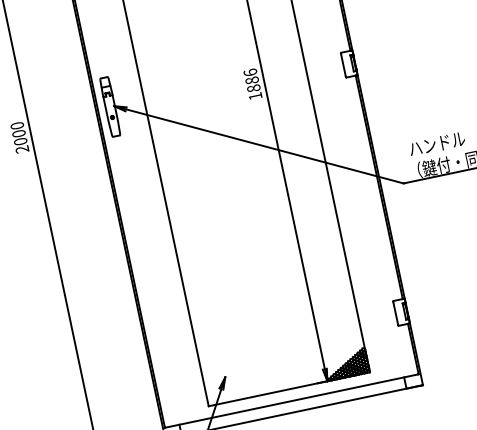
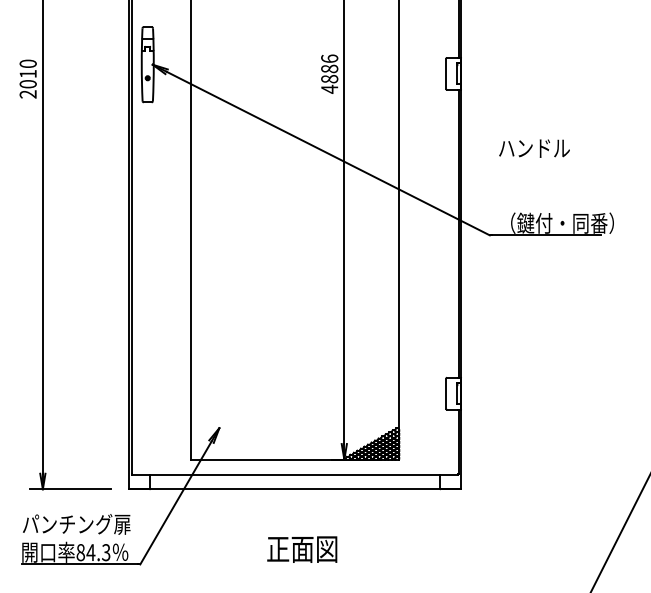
text: (255, 95) -> (329, 88), 1886 -> 4886
text: (18, 133) -> (27, 73), 2000 -> 2010
text: (437, 144) -> (534, 148), moved

